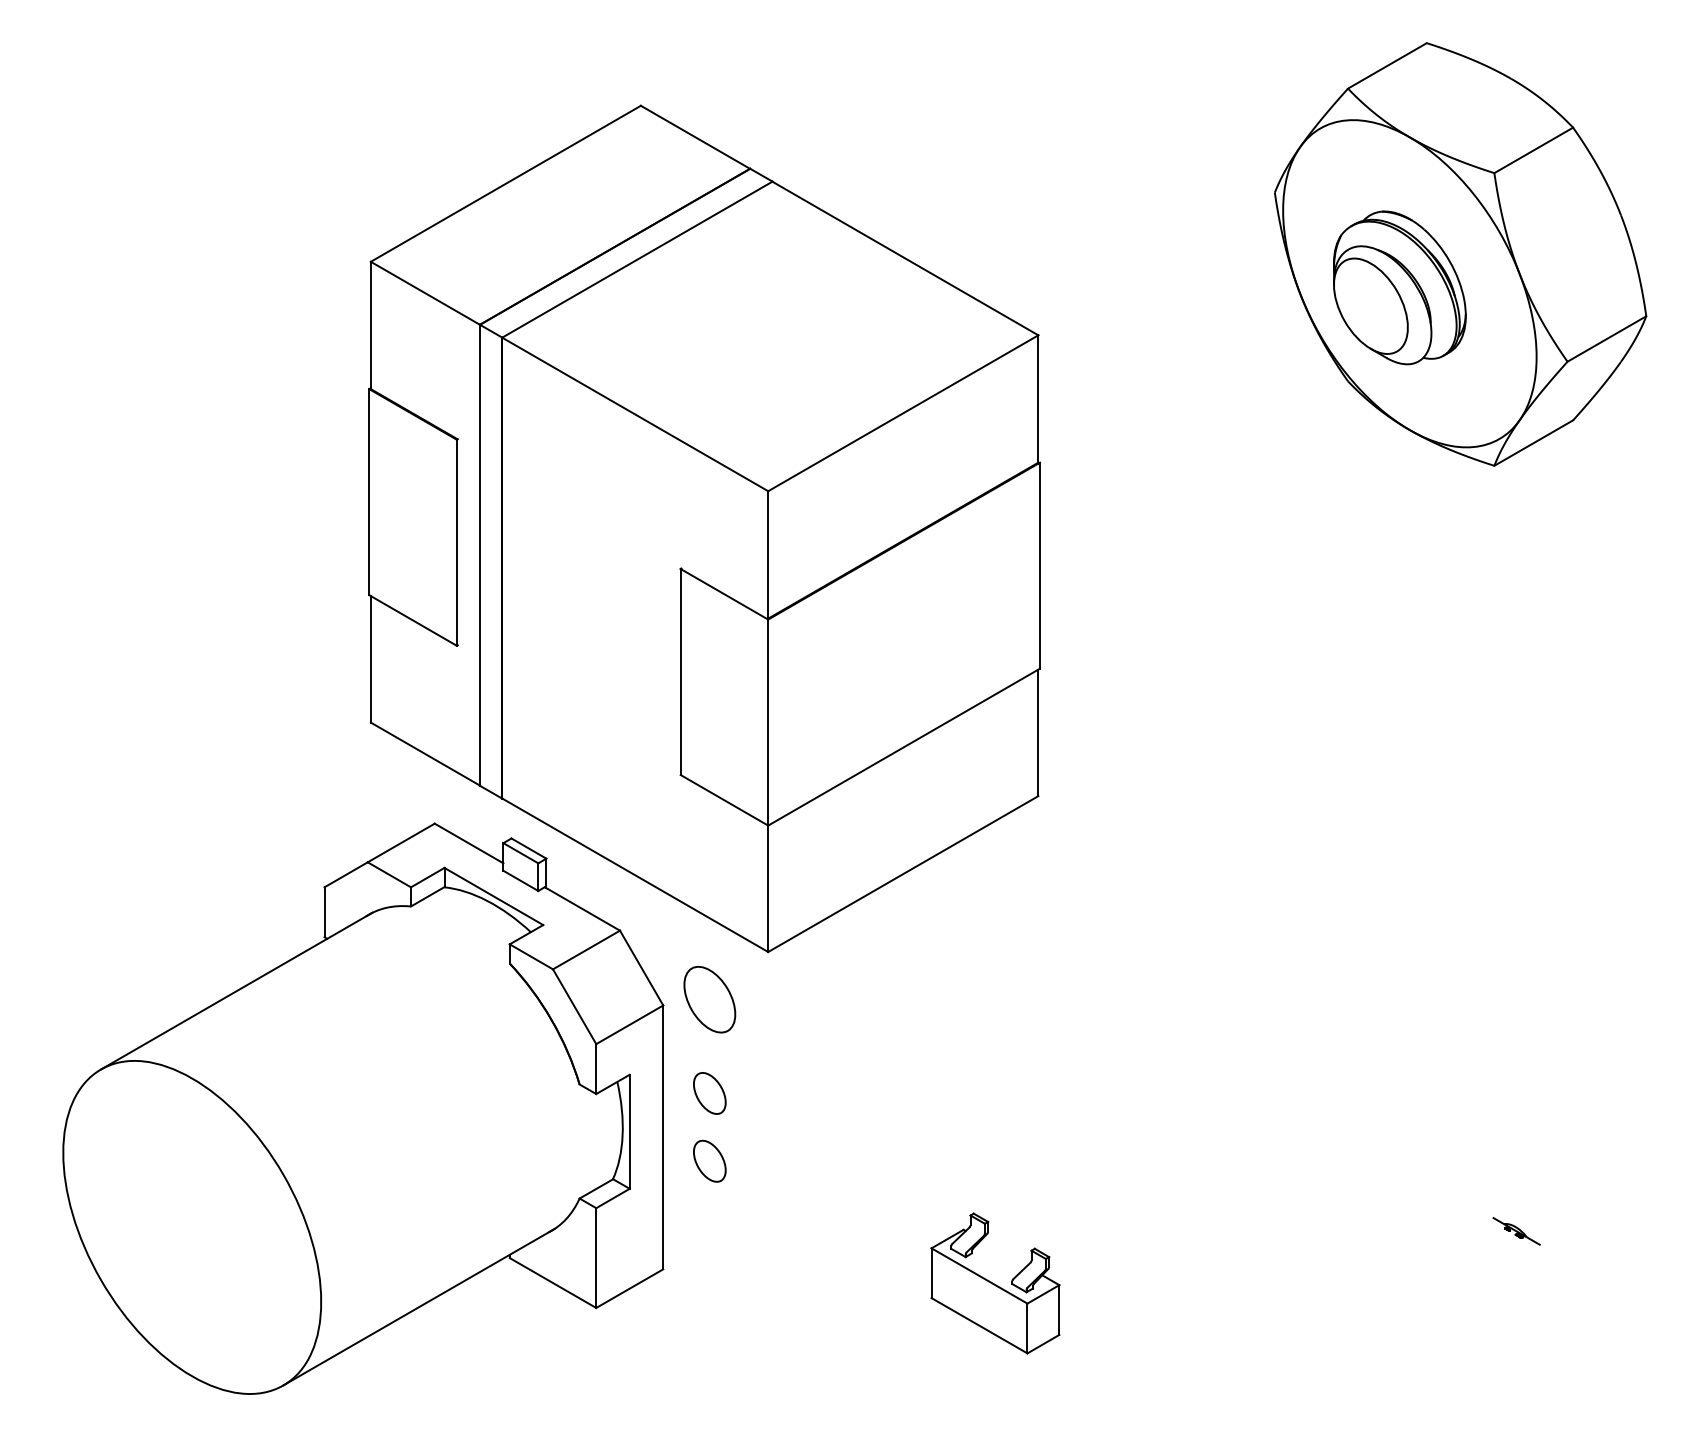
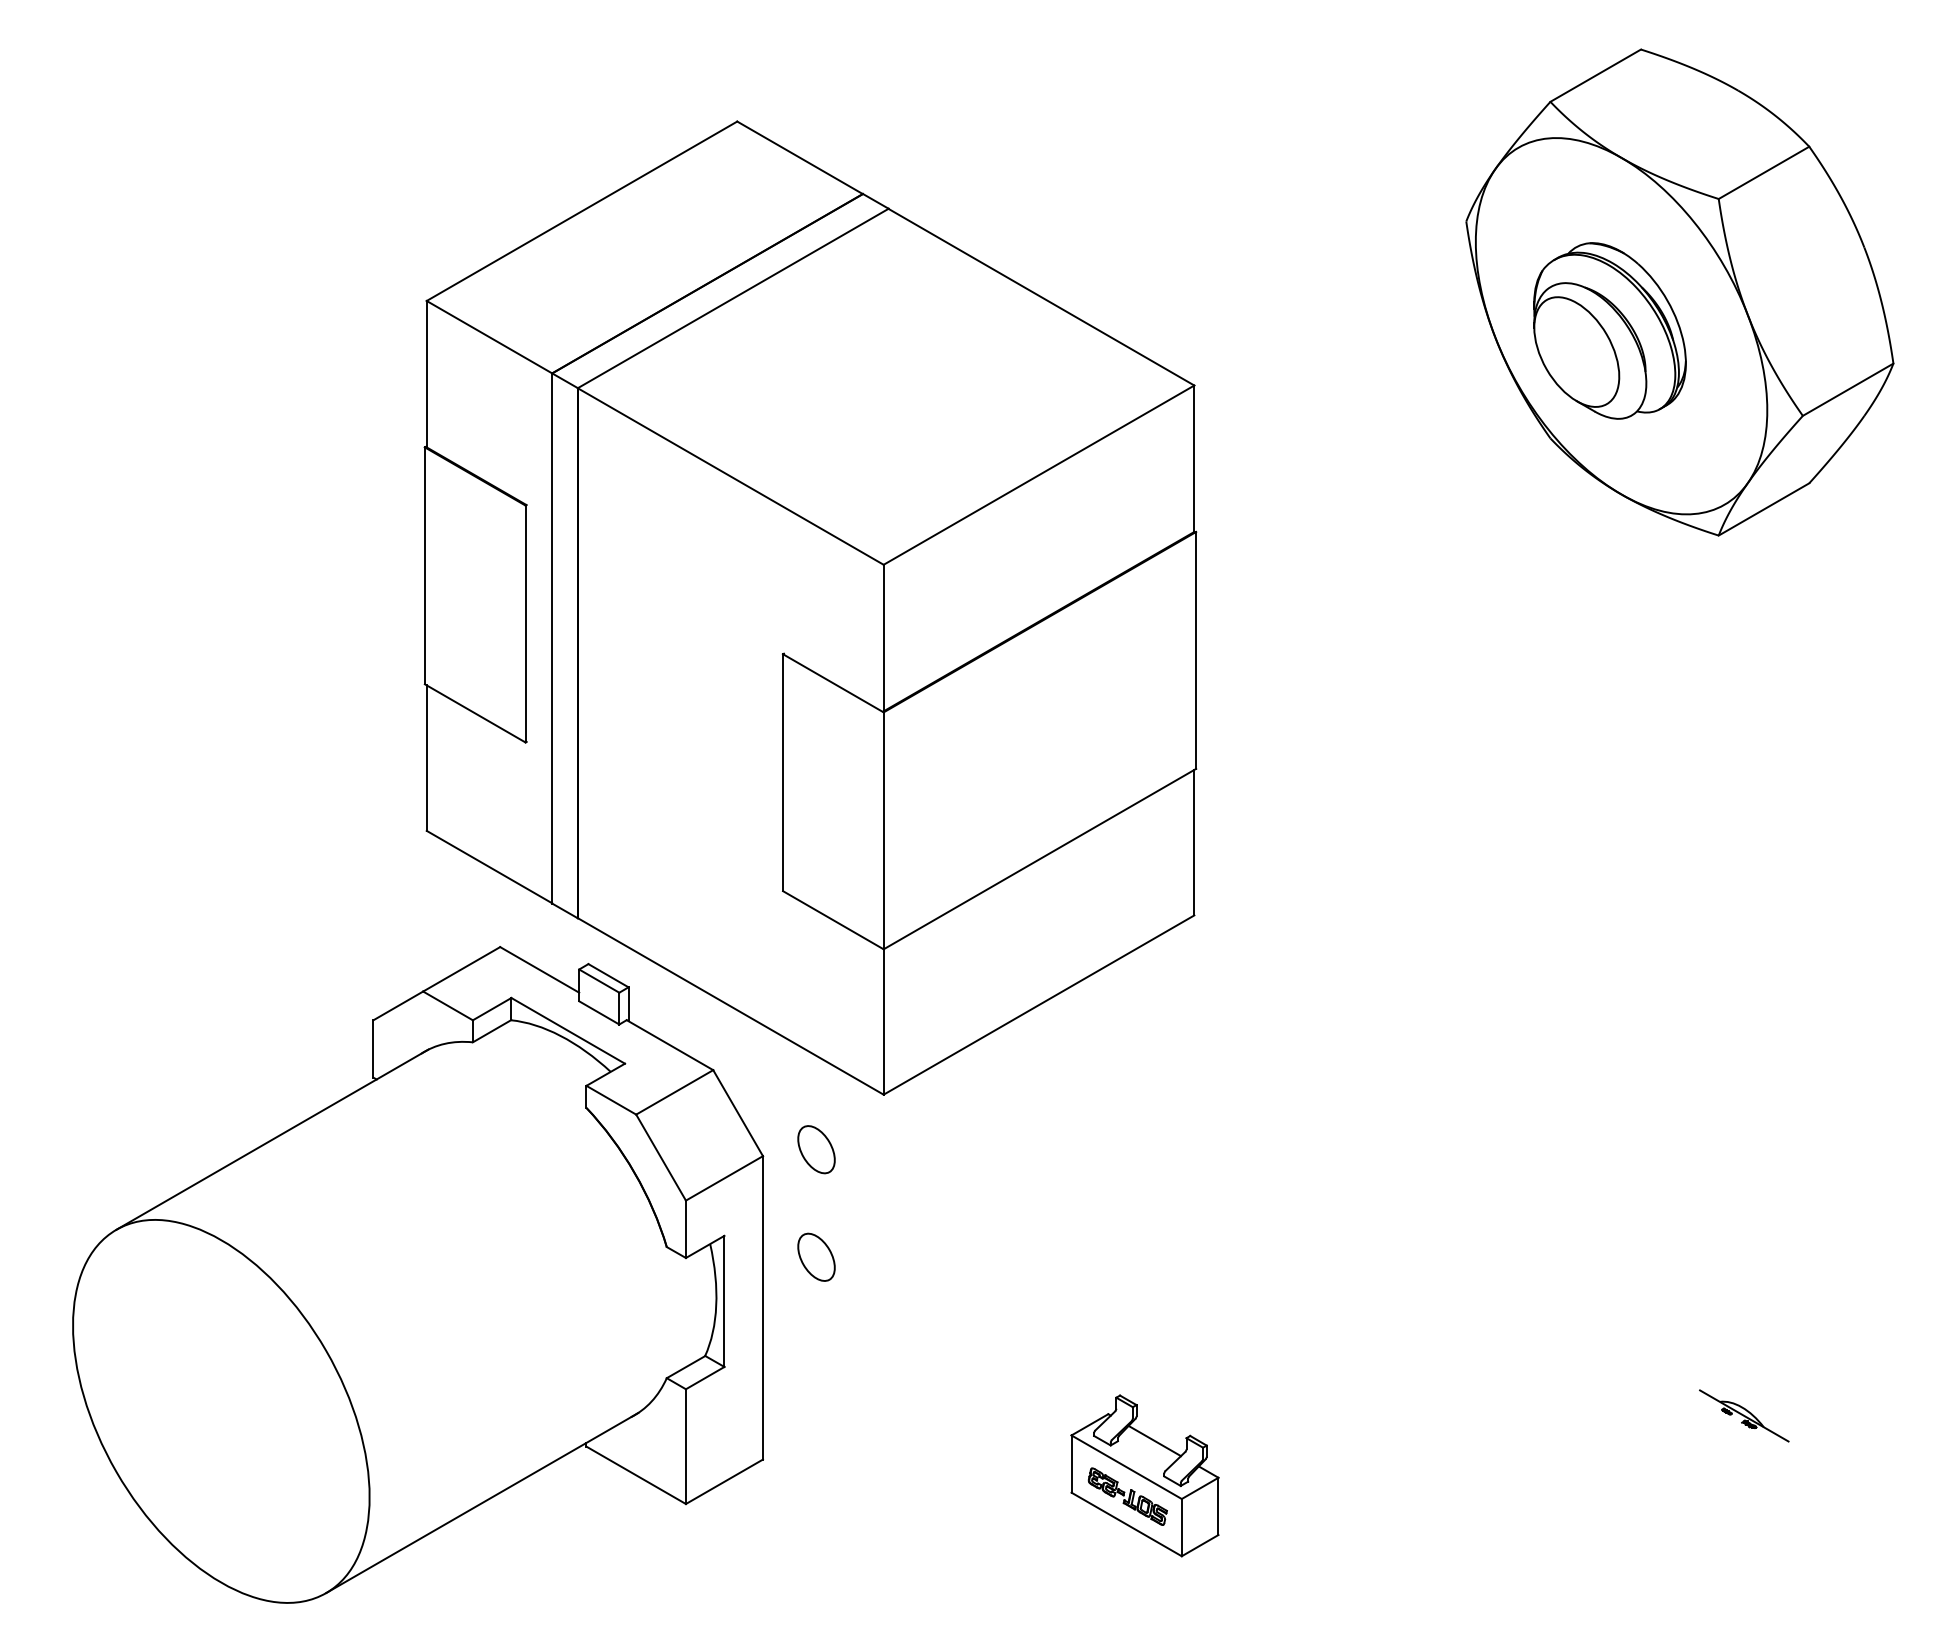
part: (709, 999) -> (816, 1149), size x0.62
part: (709, 1160) -> (816, 1334), removed
part: (1516, 1230) -> (1744, 1415), size x1.67
line: (1003, 1252) -> (1154, 1440), added
part: (980, 1301) -> (1127, 1496), added

